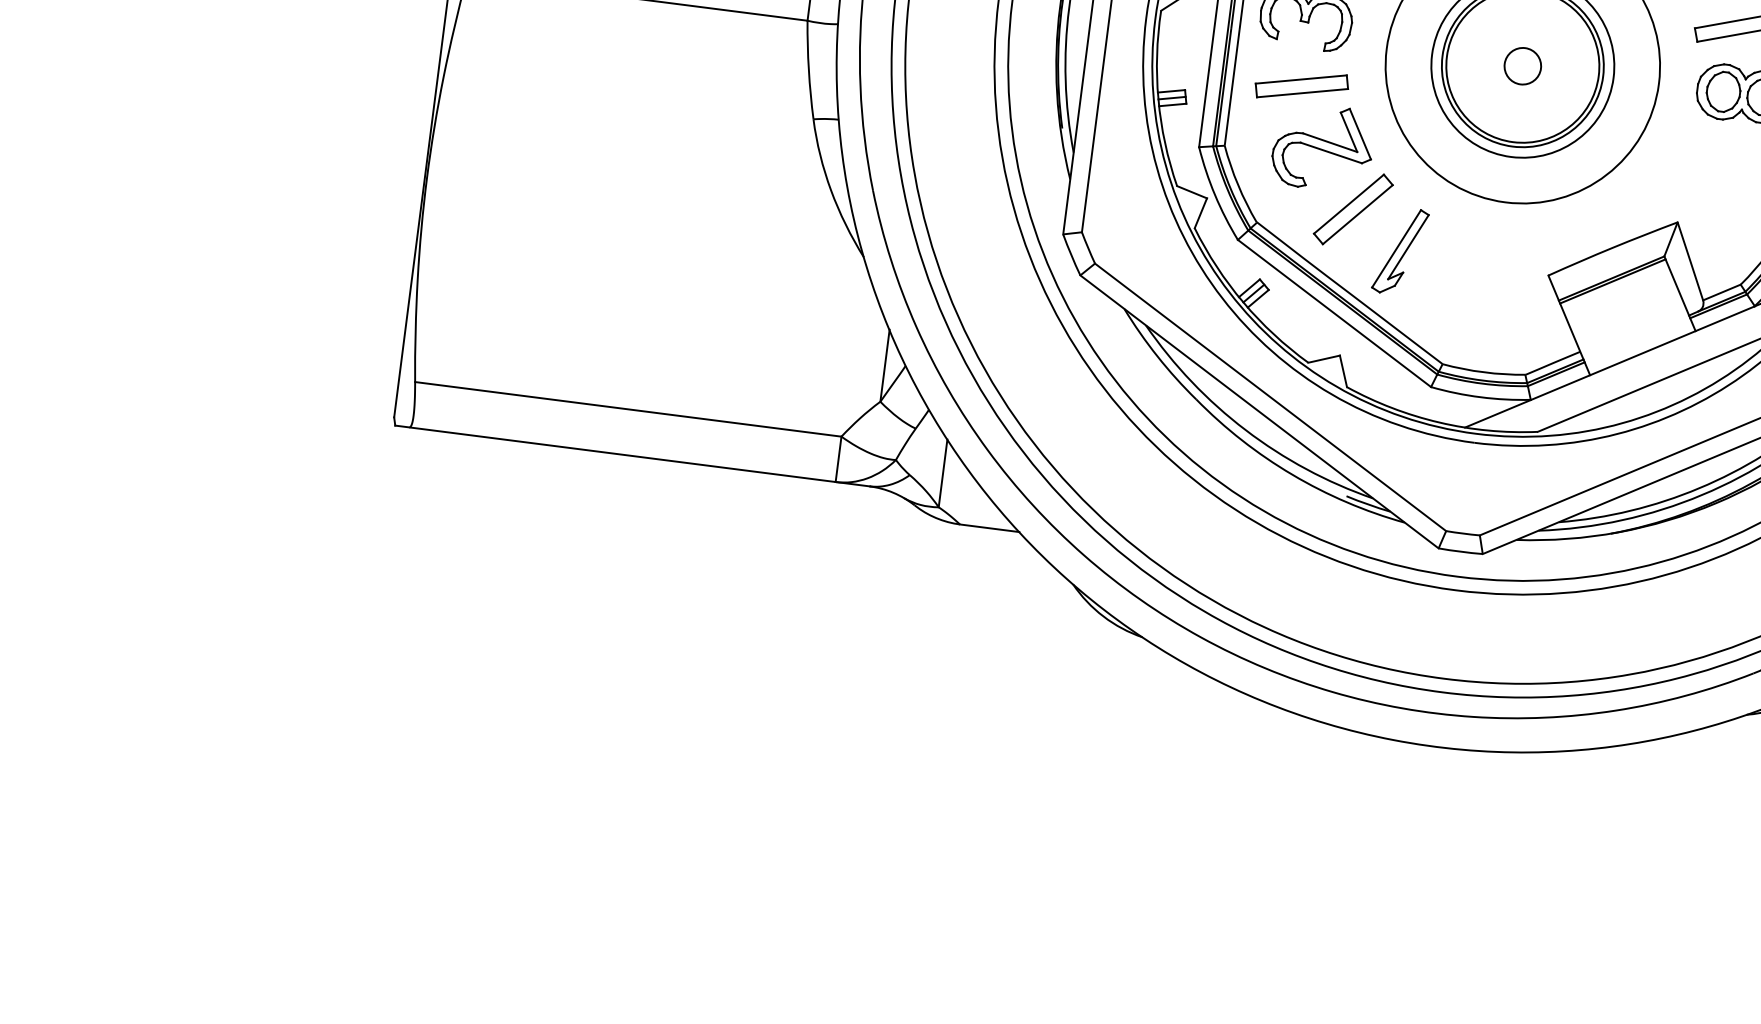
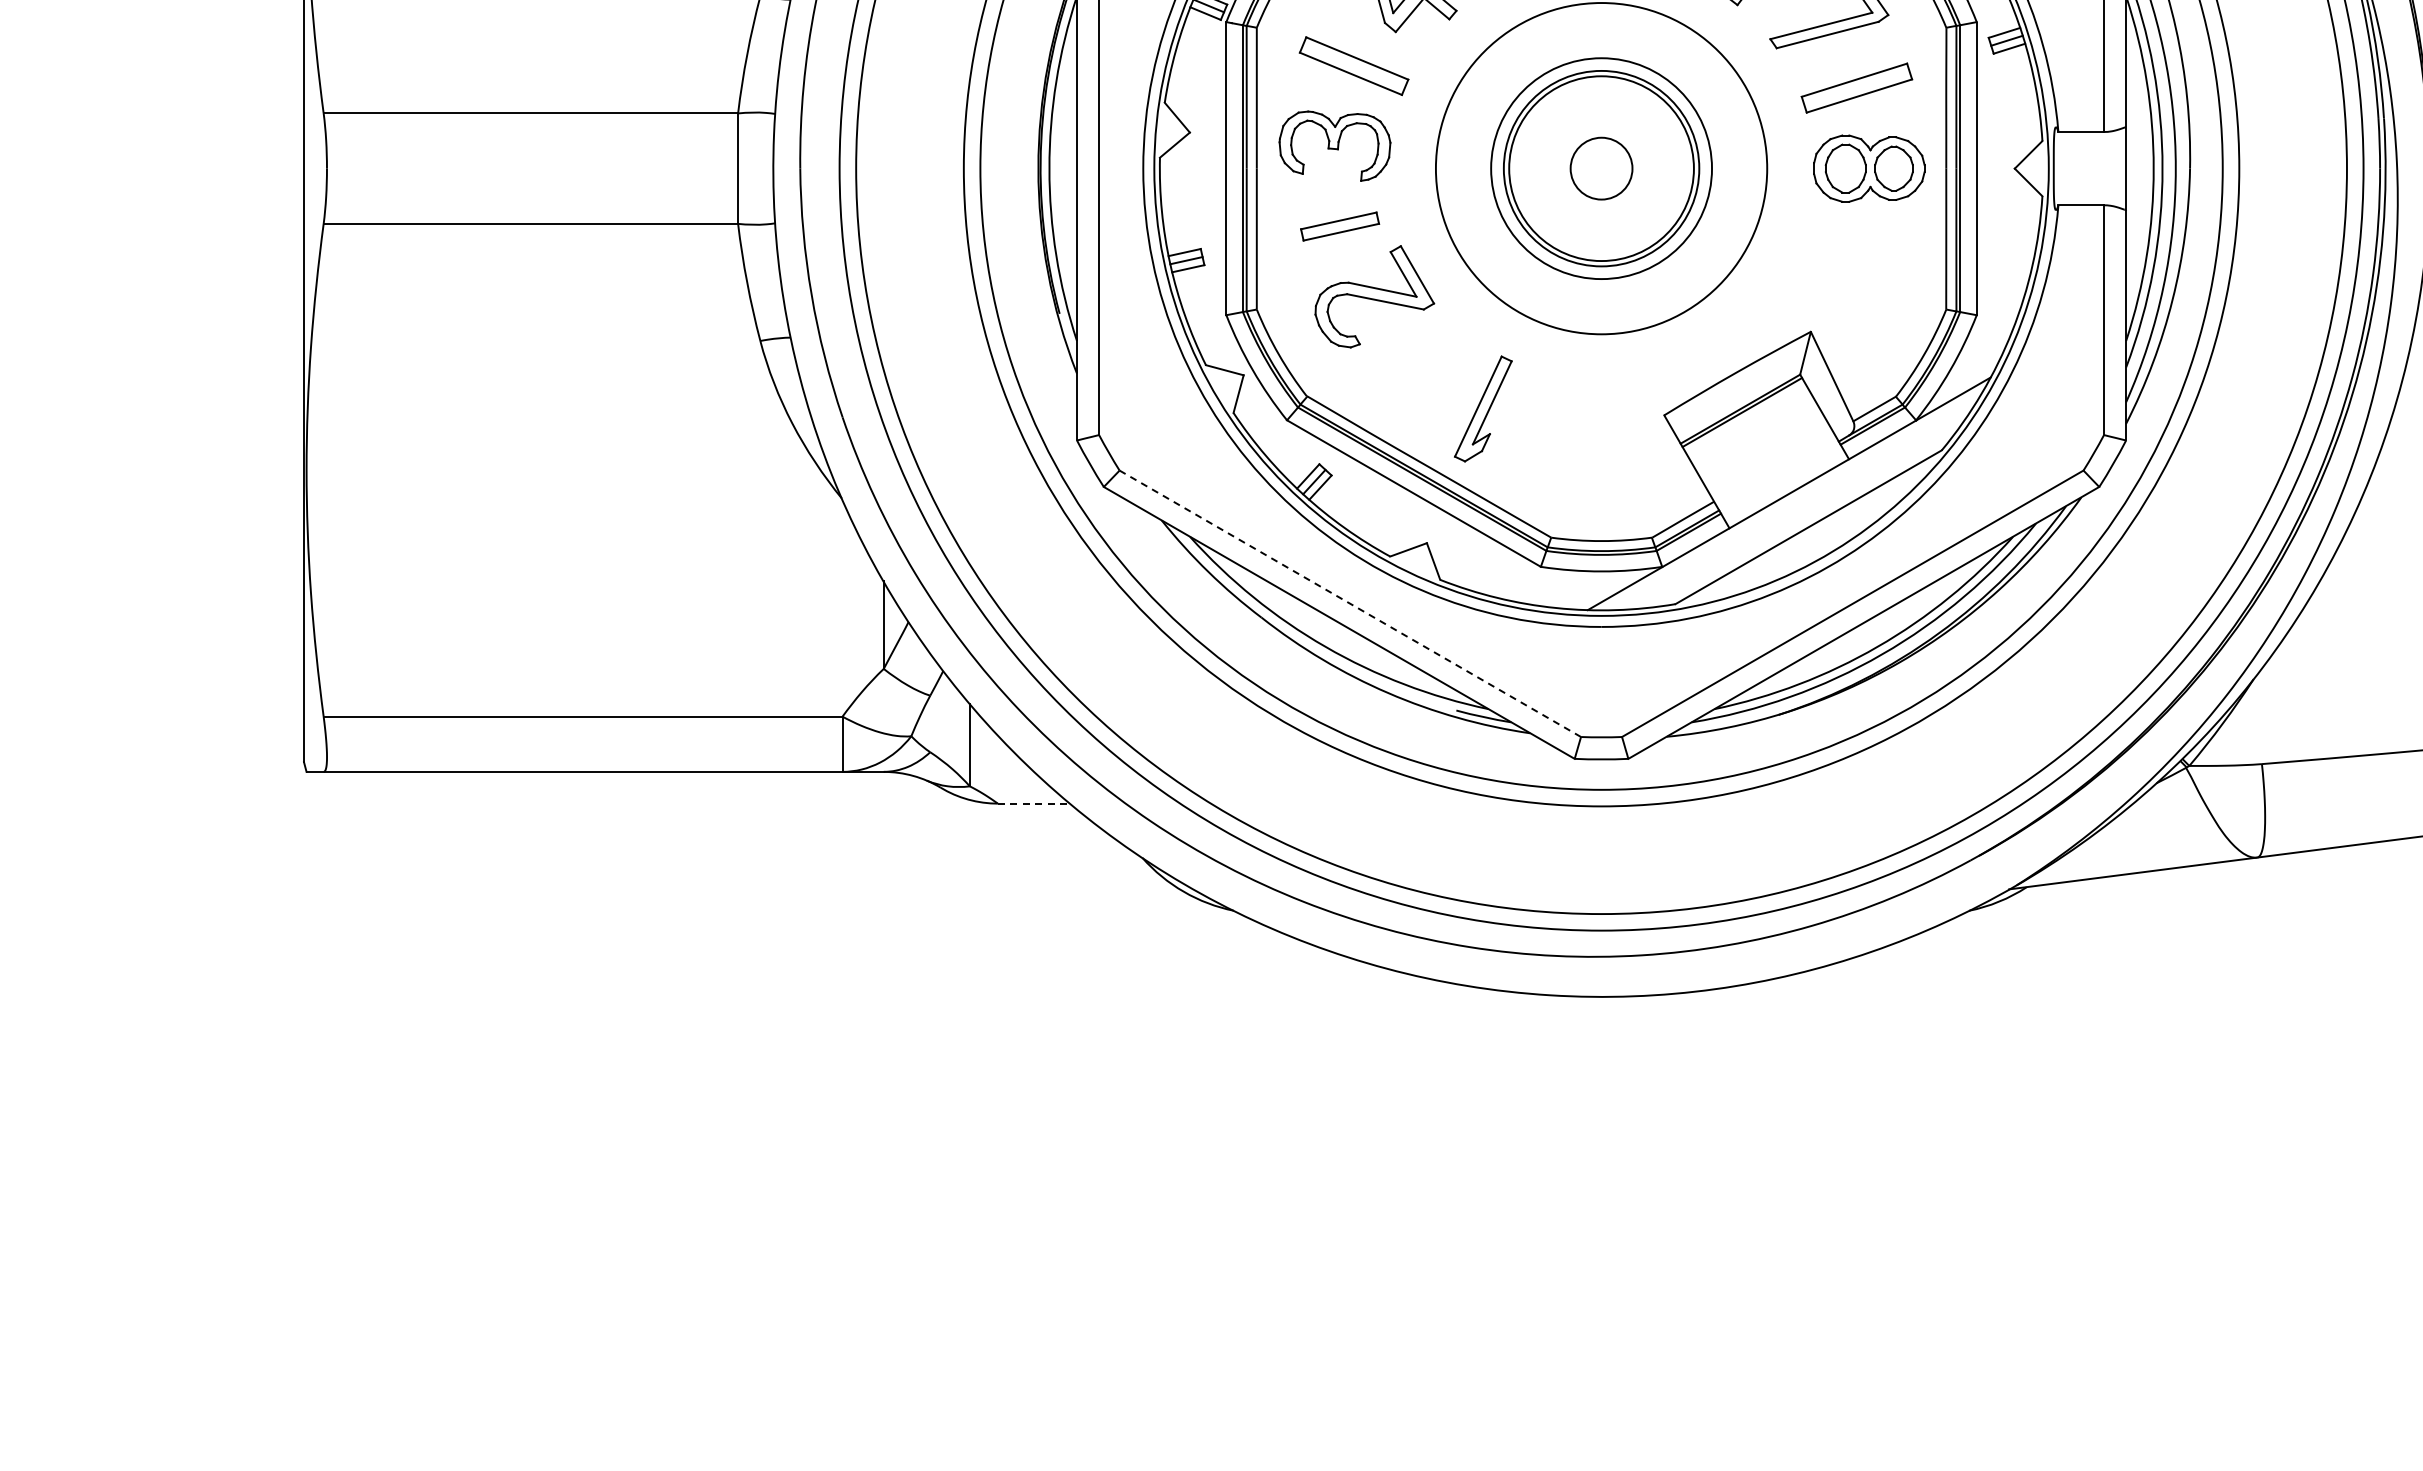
circle: (1522, 66) -> (1601, 168), size x1.4
part: (1301, 86) -> (1339, 226), size x0.7
part: (1353, 208) -> (1420, 365), removed
line: (1269, 397) -> (1349, 603), solid -> dashed
line: (990, 528) -> (1034, 803), solid -> dashed

